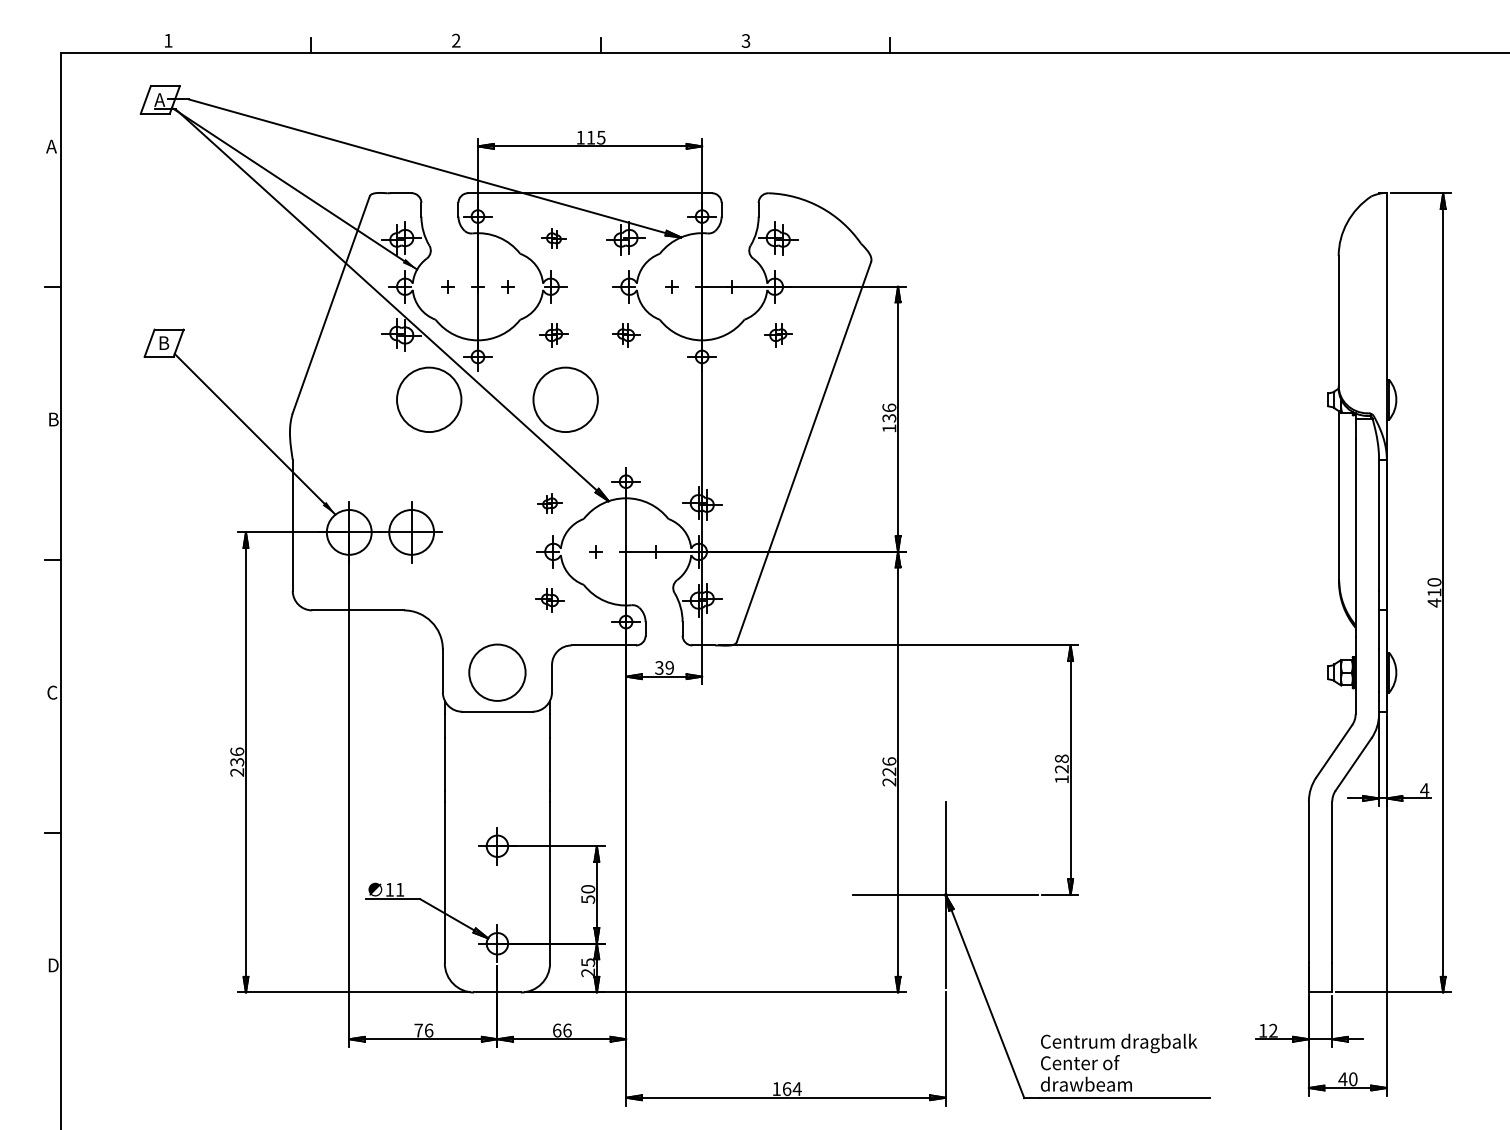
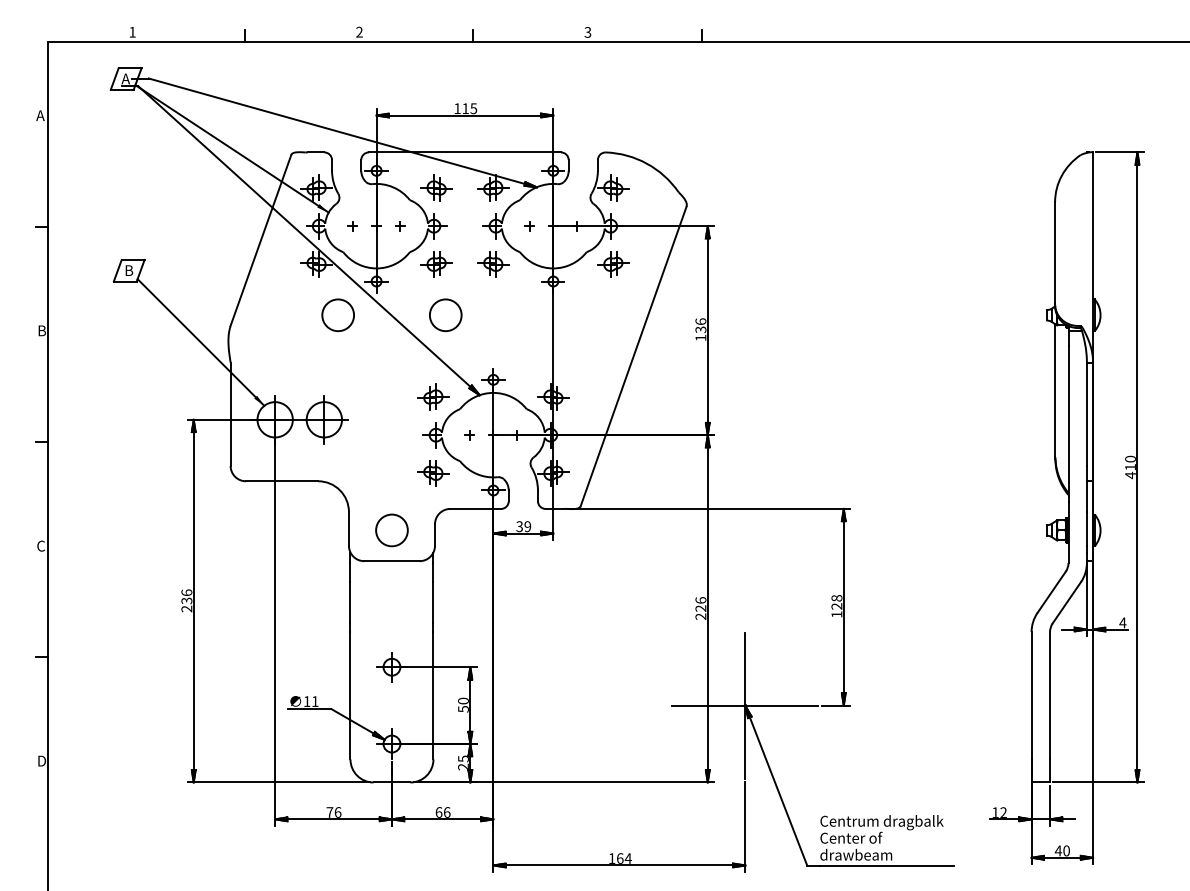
part: (553, 237) -> (436, 187), size x1.67
part: (553, 335) -> (436, 264), size x1.43
part: (626, 335) -> (493, 264), size x1.43
part: (778, 335) -> (613, 264), size x1.43
circle: (429, 400) -> (338, 315), size x0.62
circle: (565, 400) -> (445, 315), size x0.62
part: (550, 502) -> (433, 396), size x1.67
part: (550, 600) -> (433, 473), size x1.43
circle: (496, 672) -> (391, 530), size x0.71

